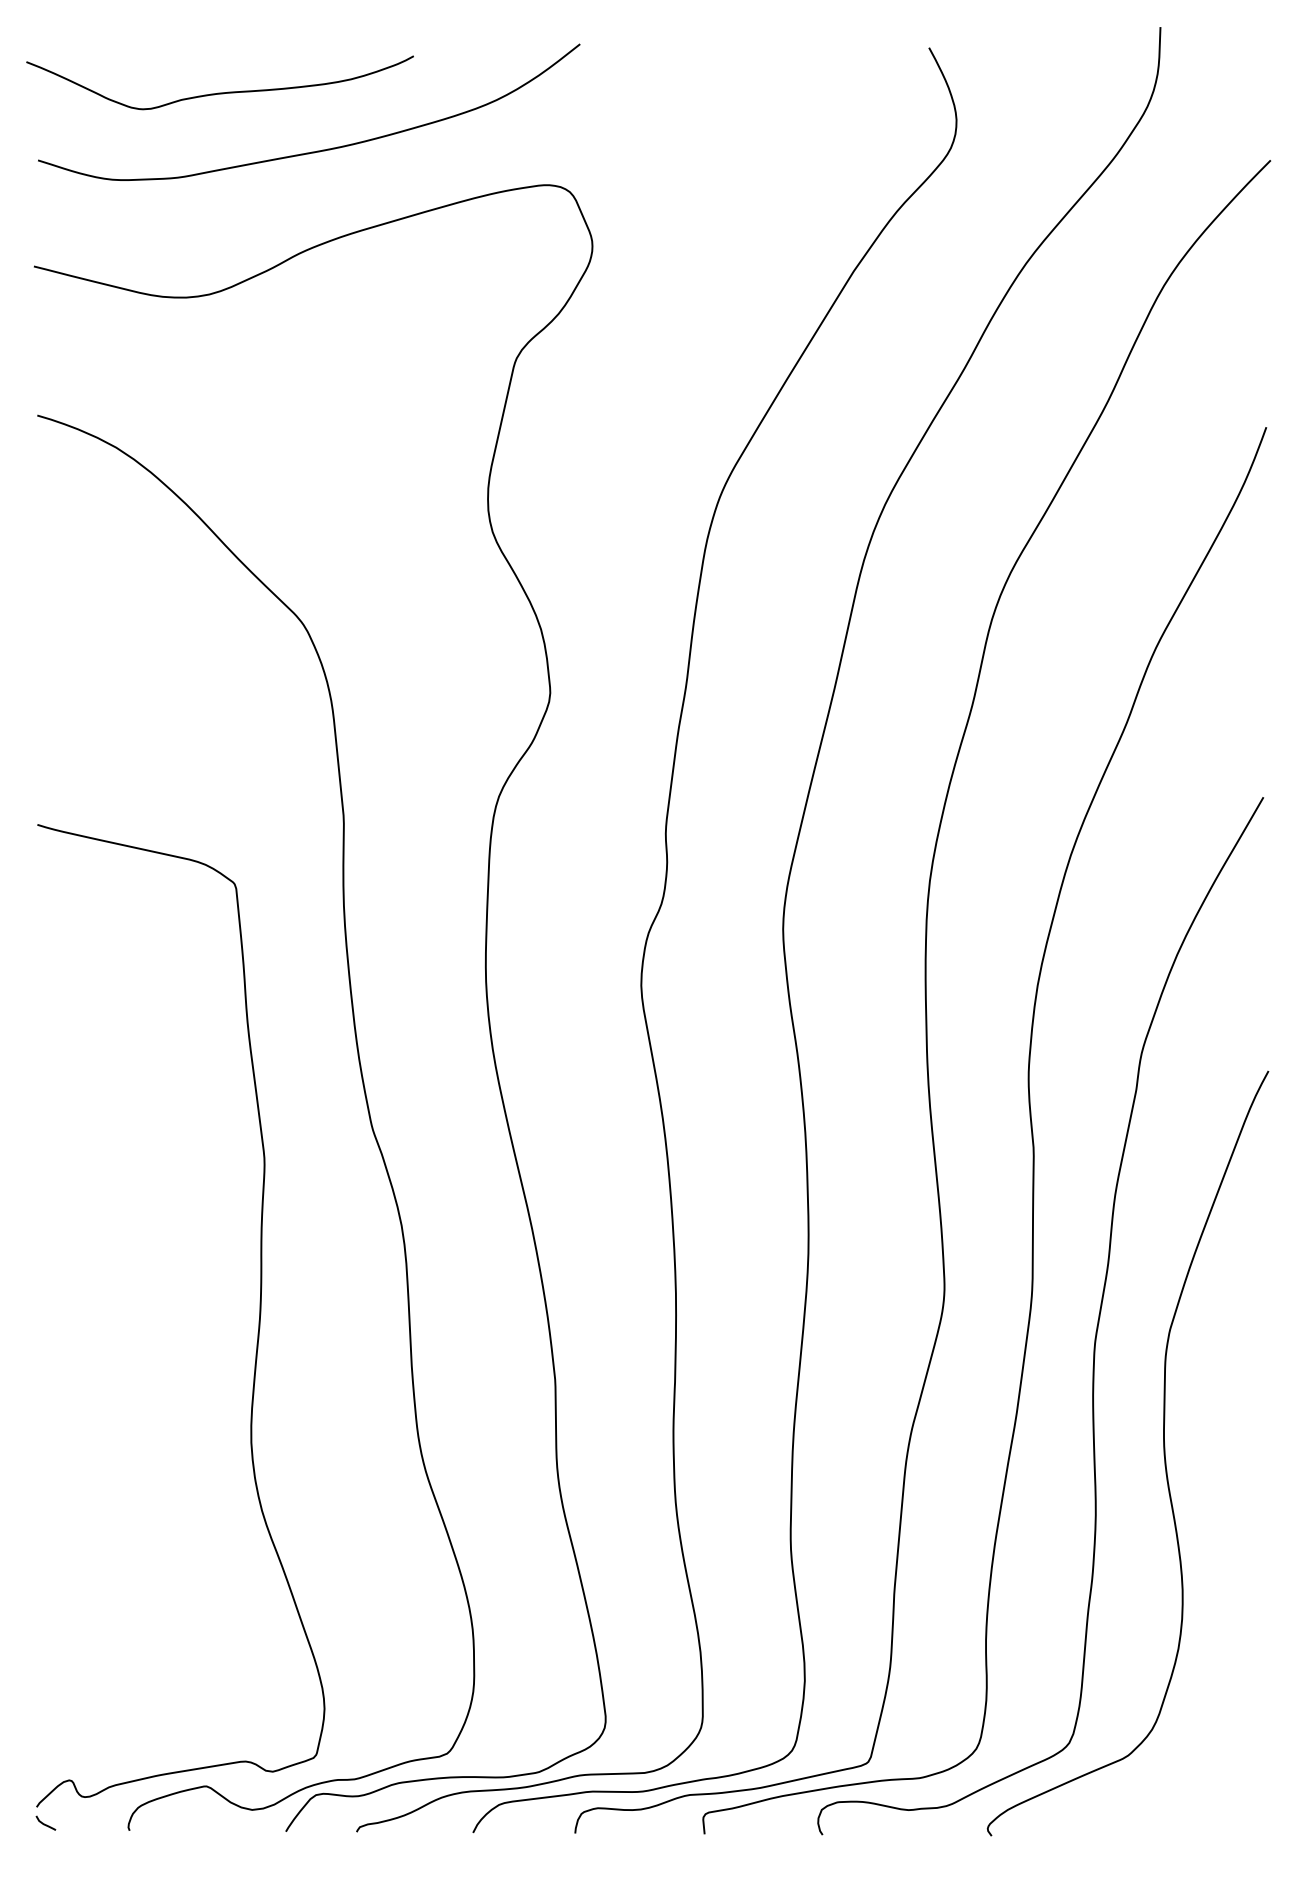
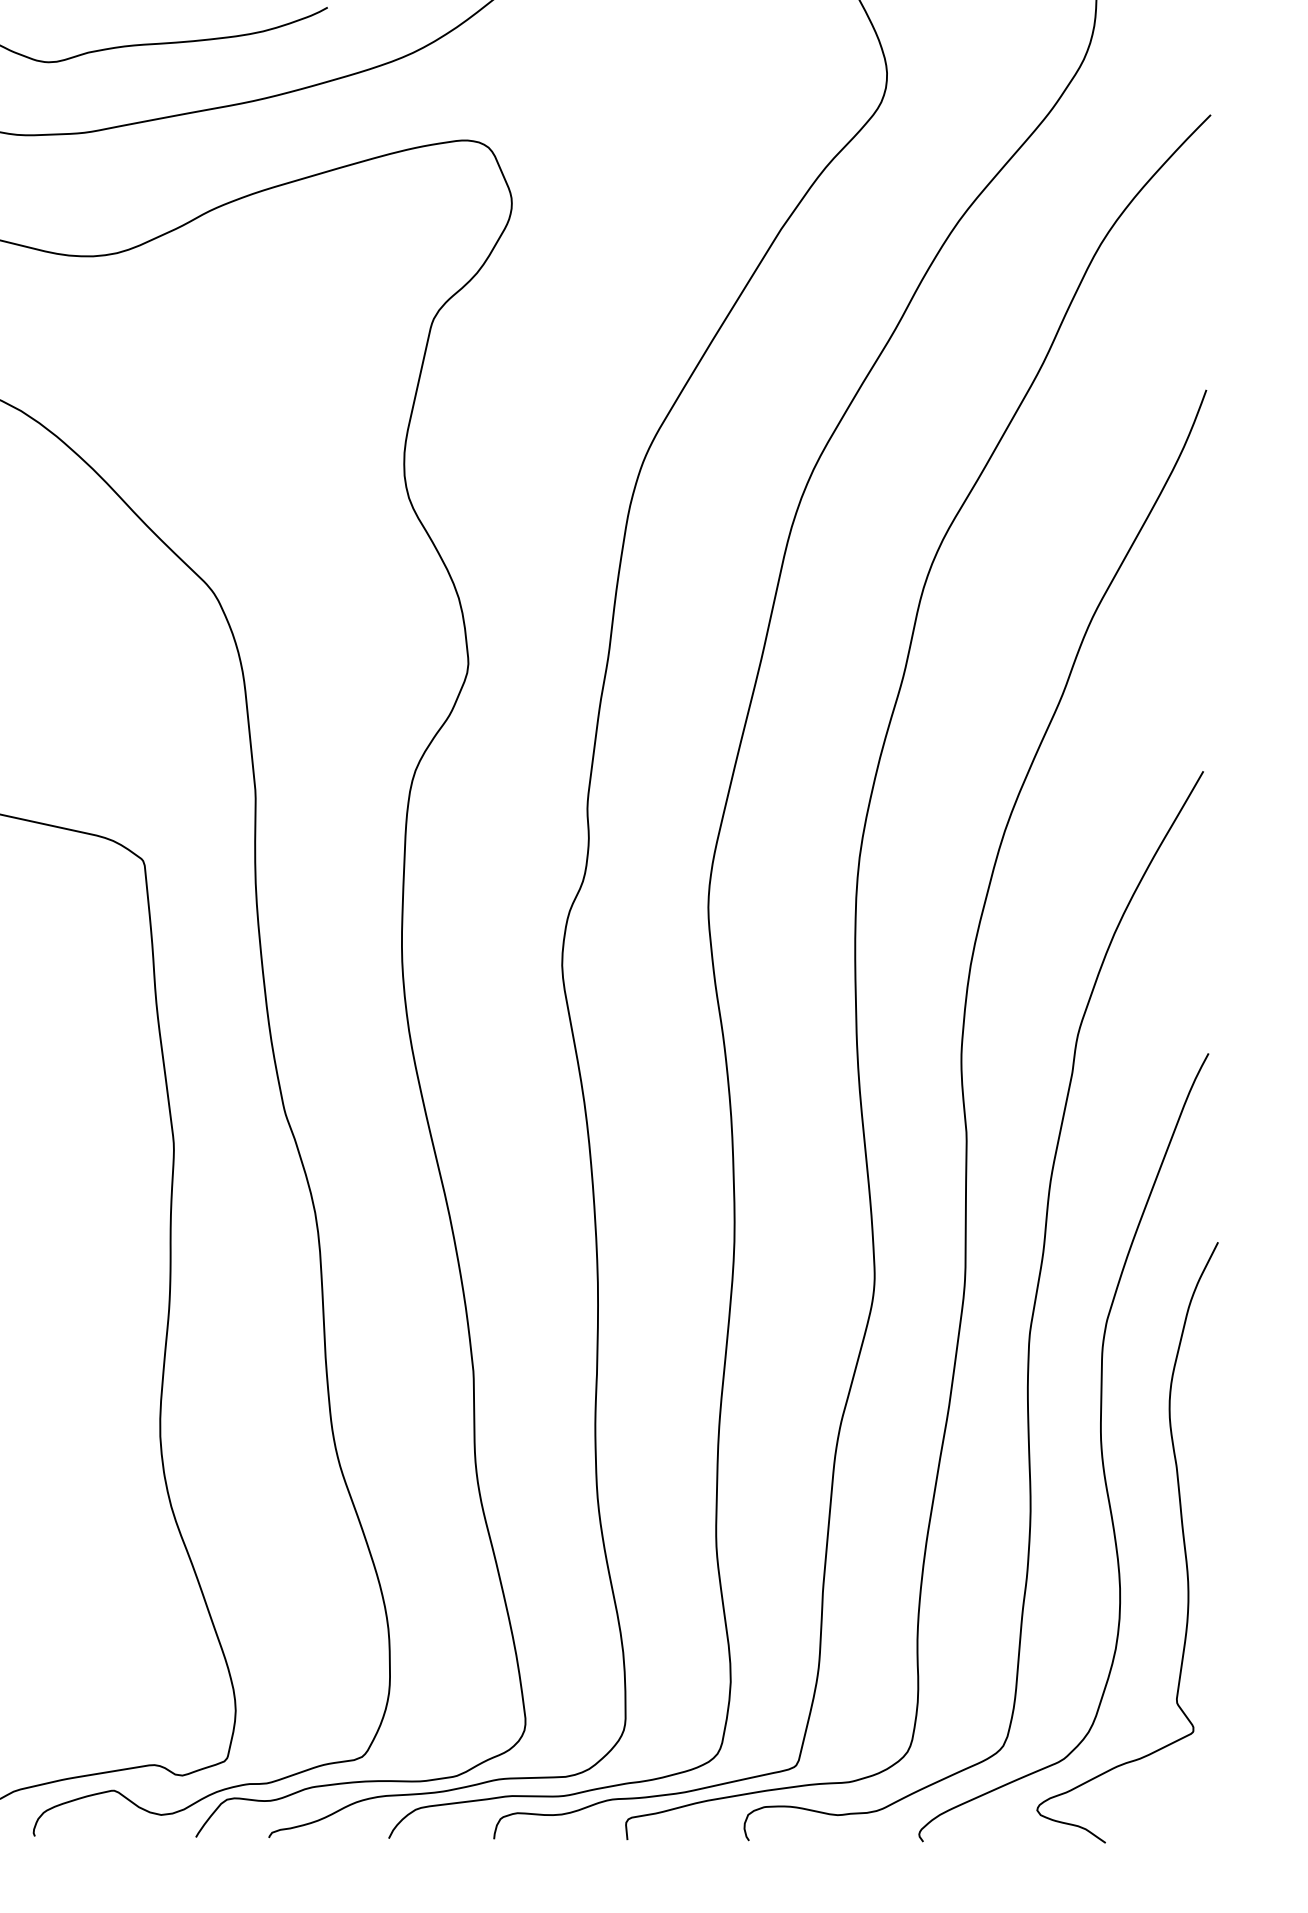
curve: (1242, 1535) -> (1181, 1532), added

